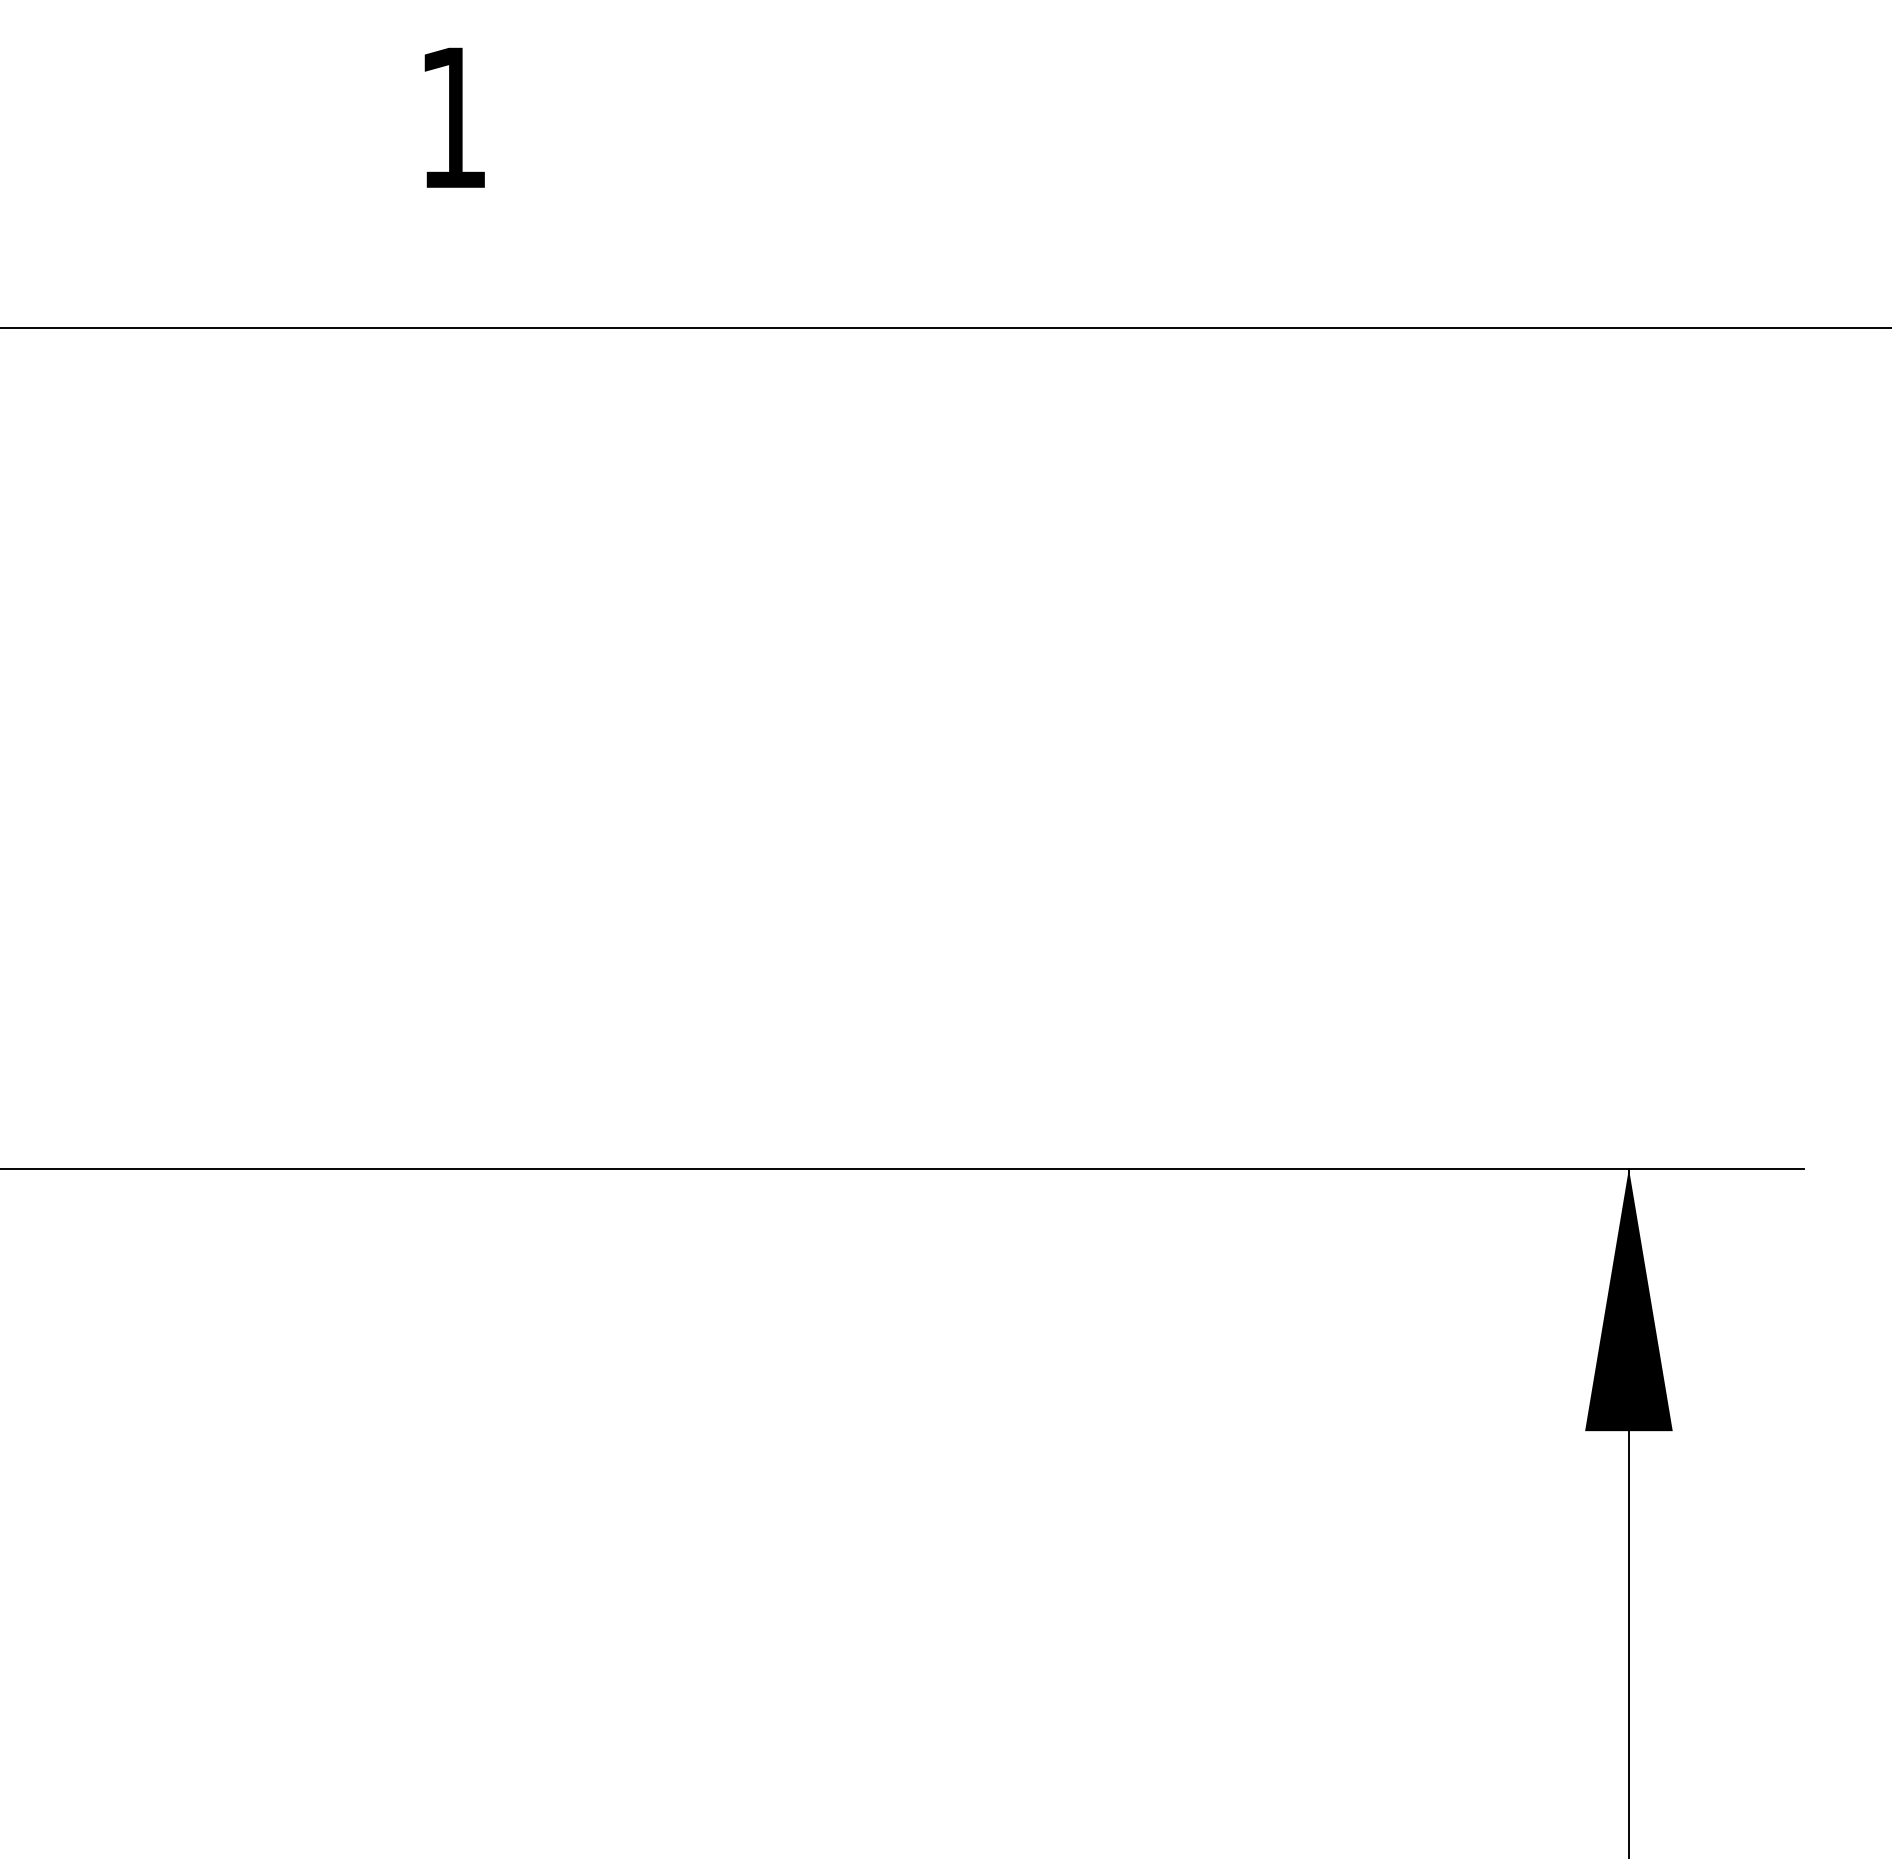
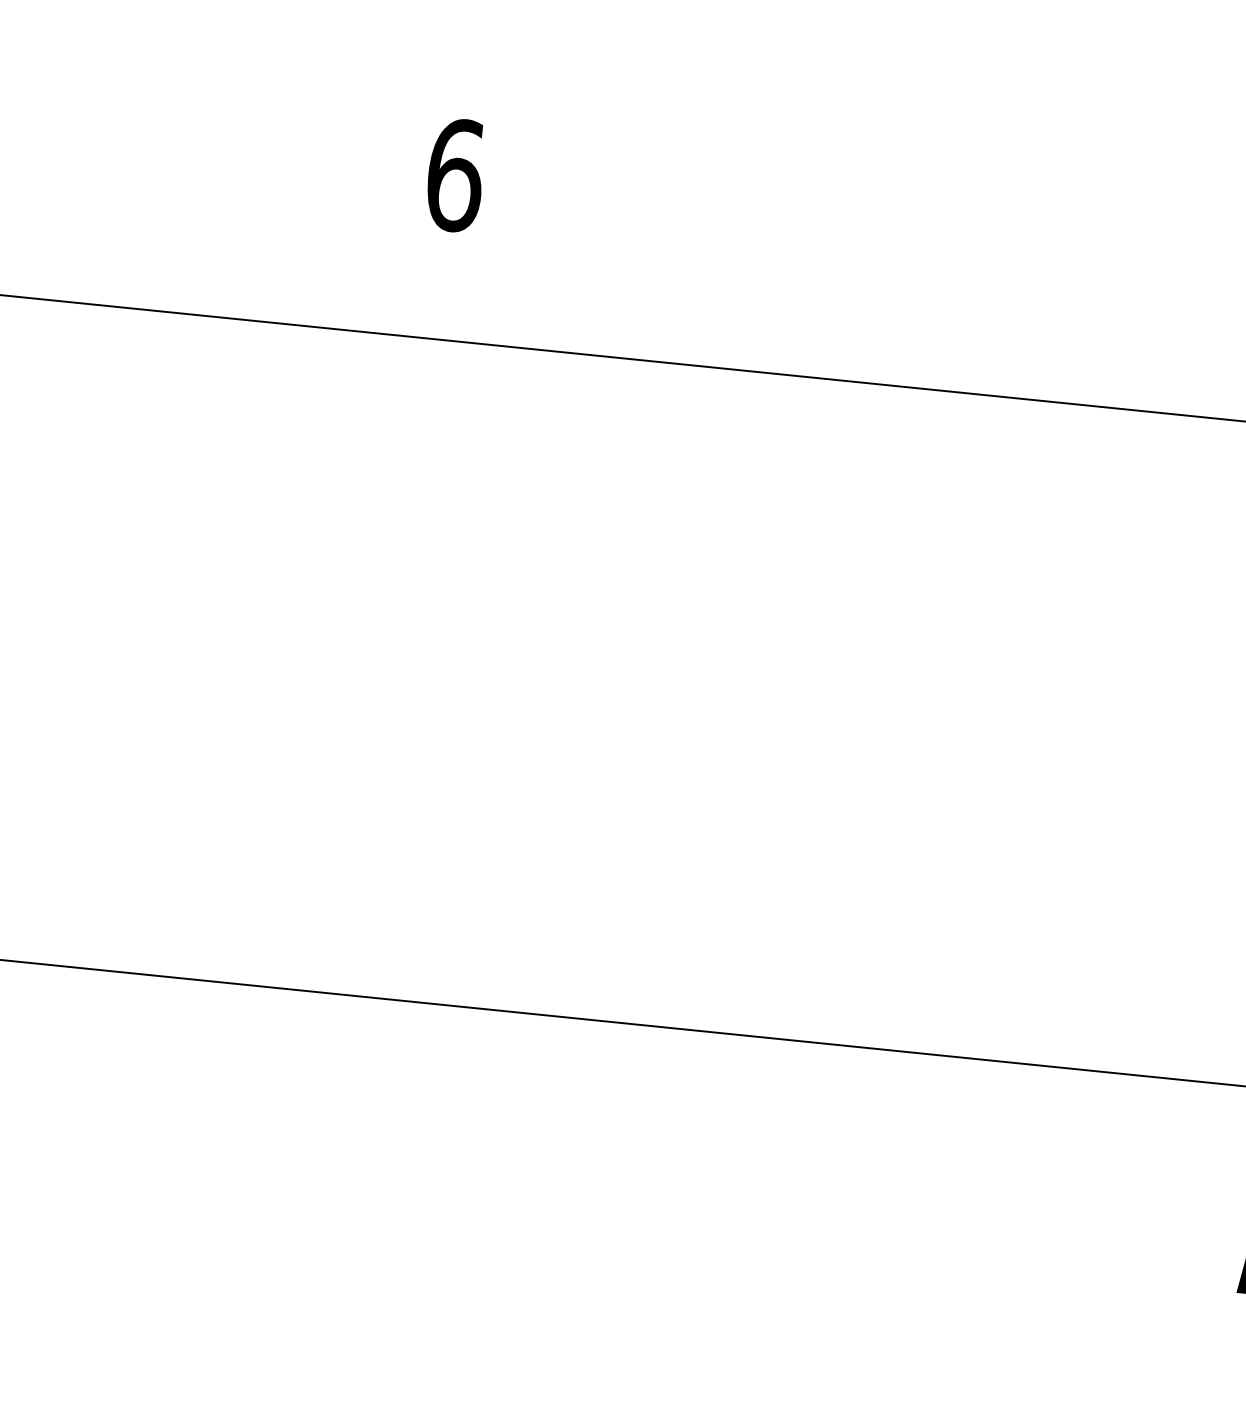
text: (453, 117) -> (455, 175), 1 -> 6

